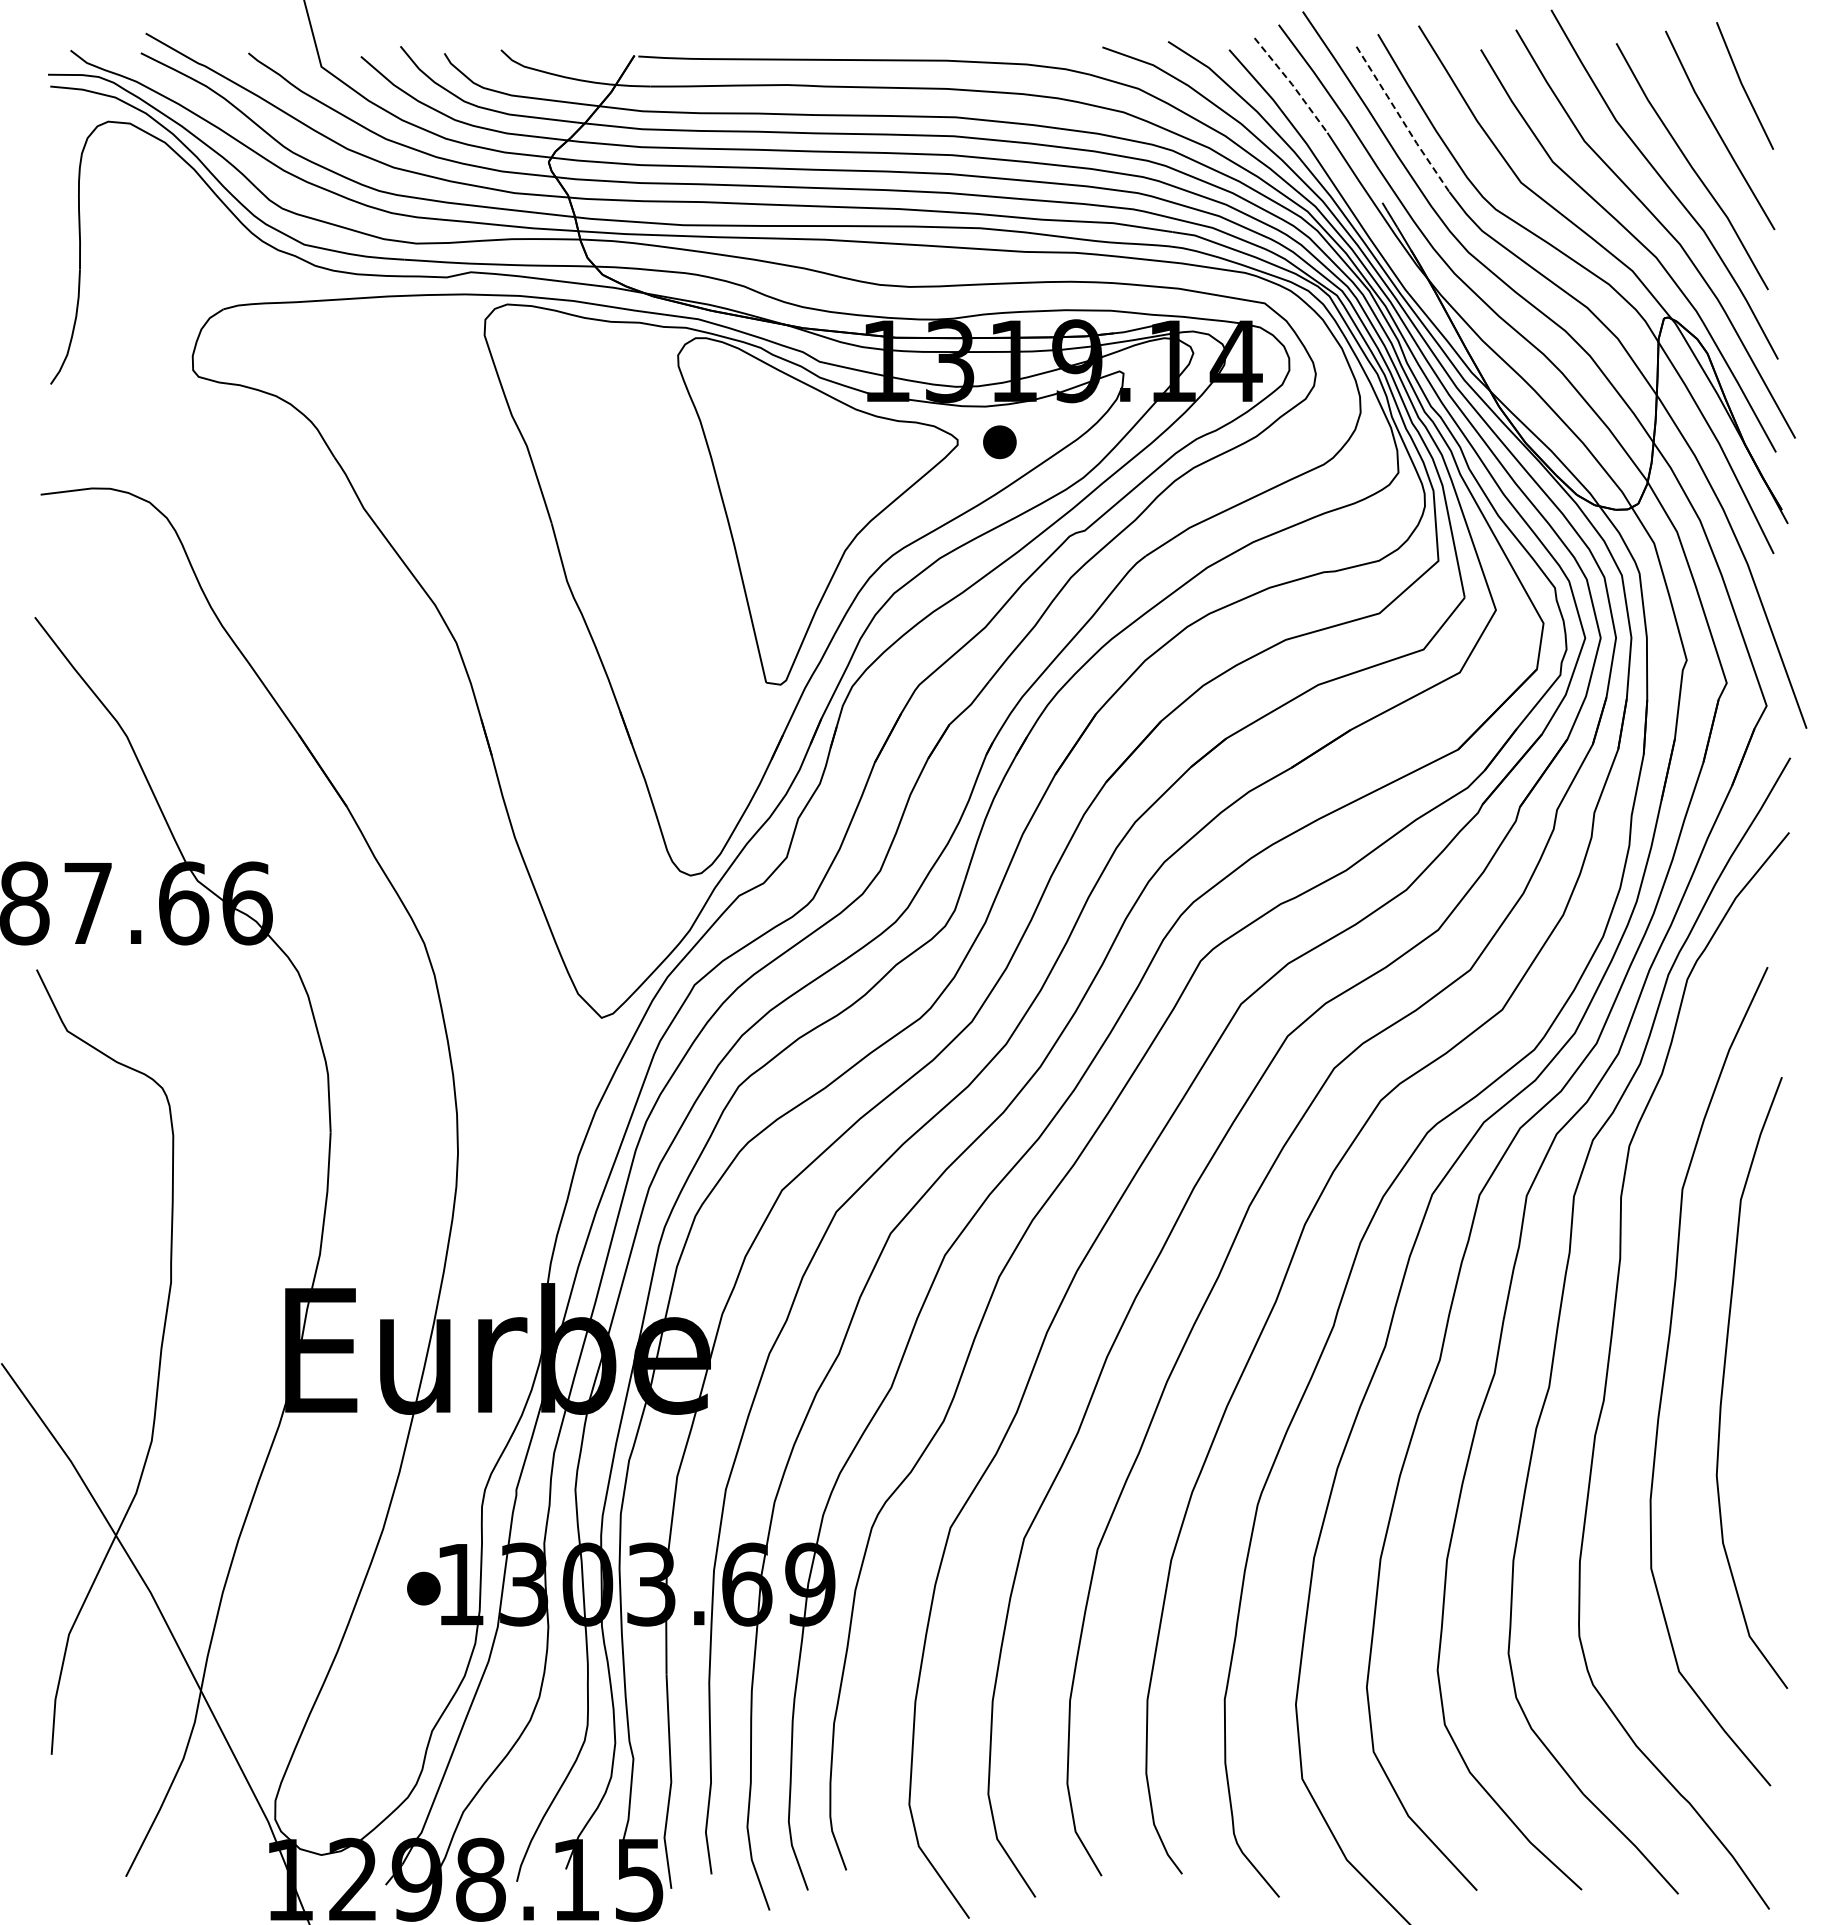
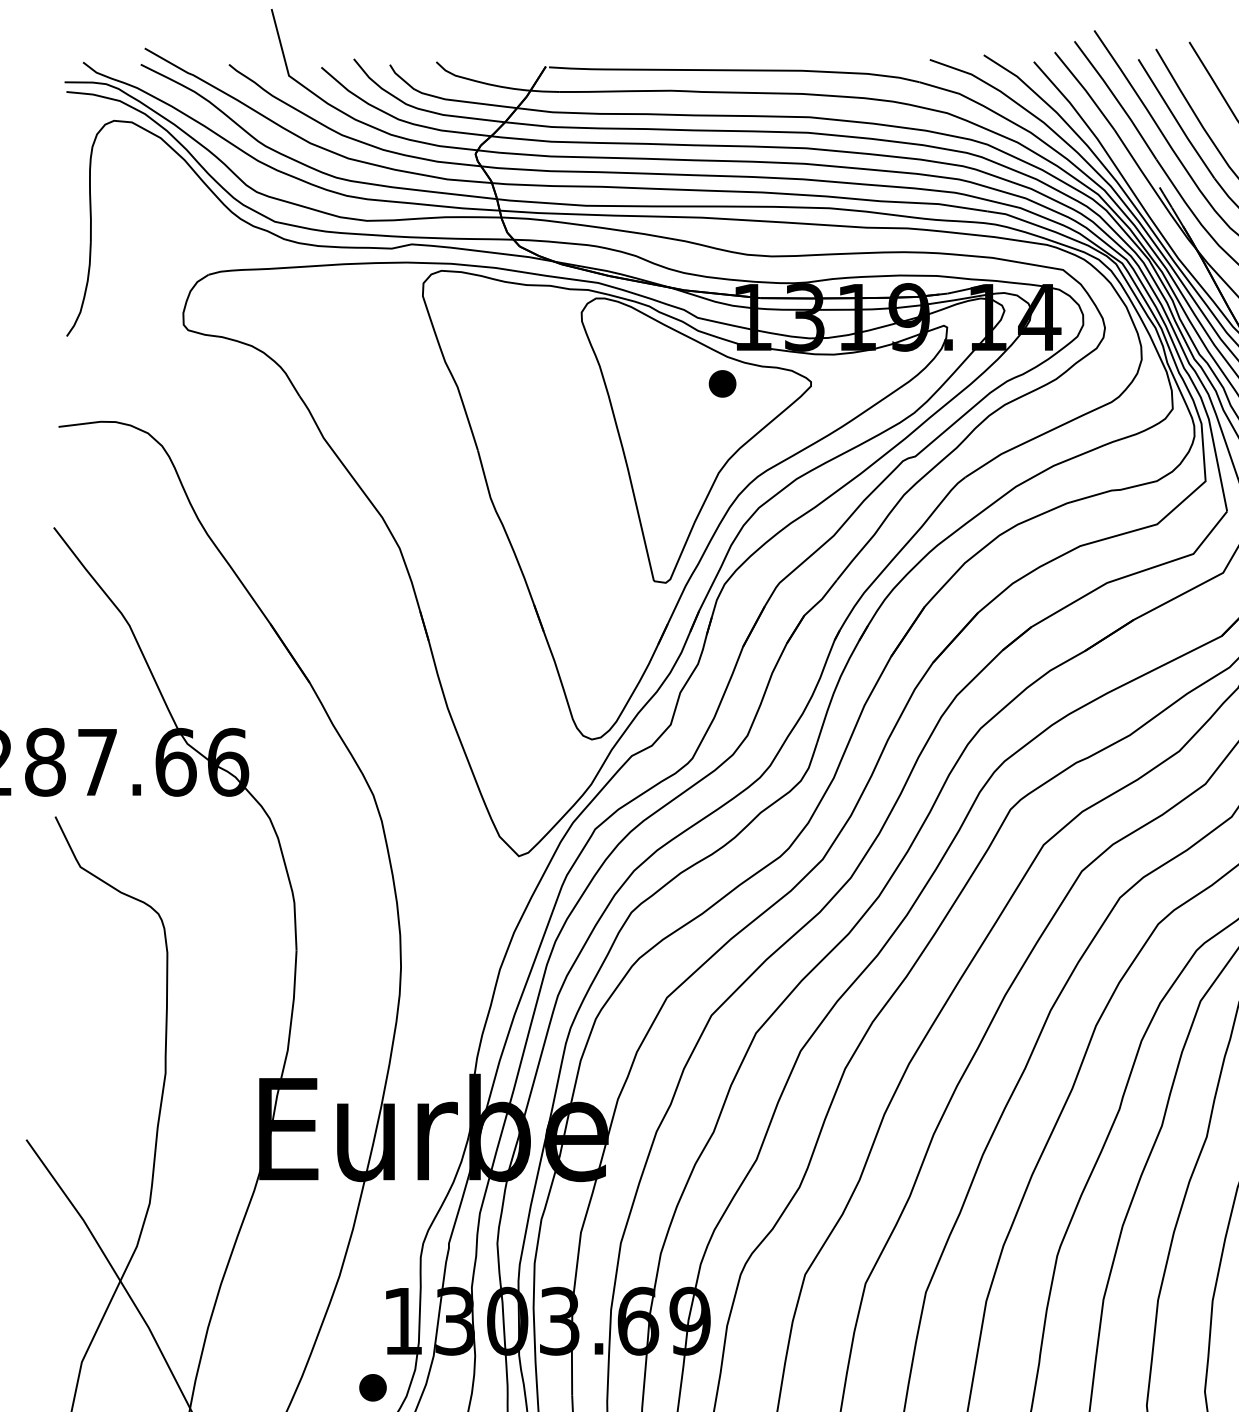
line: (1292, 84) -> (1085, 90), dashed -> solid
line: (1402, 119) -> (1176, 119), dashed -> solid
part: (999, 442) -> (722, 384), moved
part: (423, 1588) -> (372, 1387), moved

